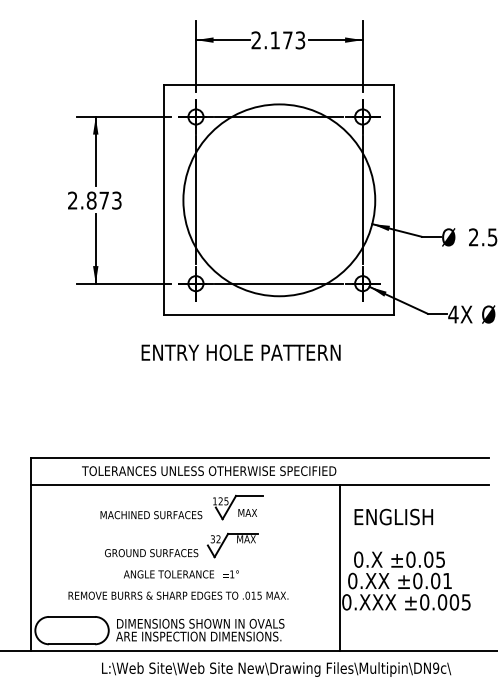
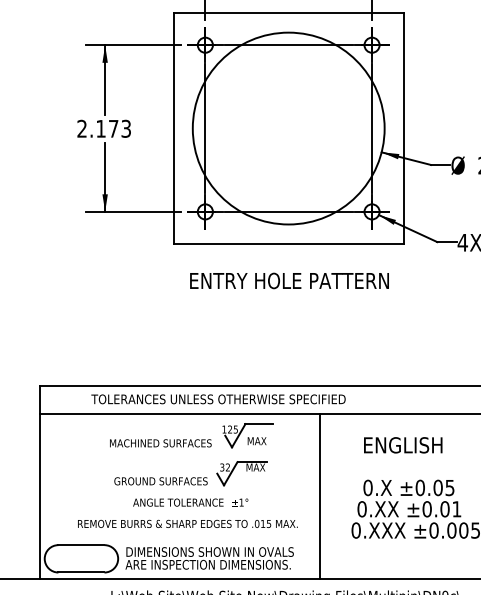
text: (91, 200) -> (100, 128), 2.873 -> 2.173
text: (240, 352) -> (288, 280), moved
line: (339, 568) -> (319, 496), moved

